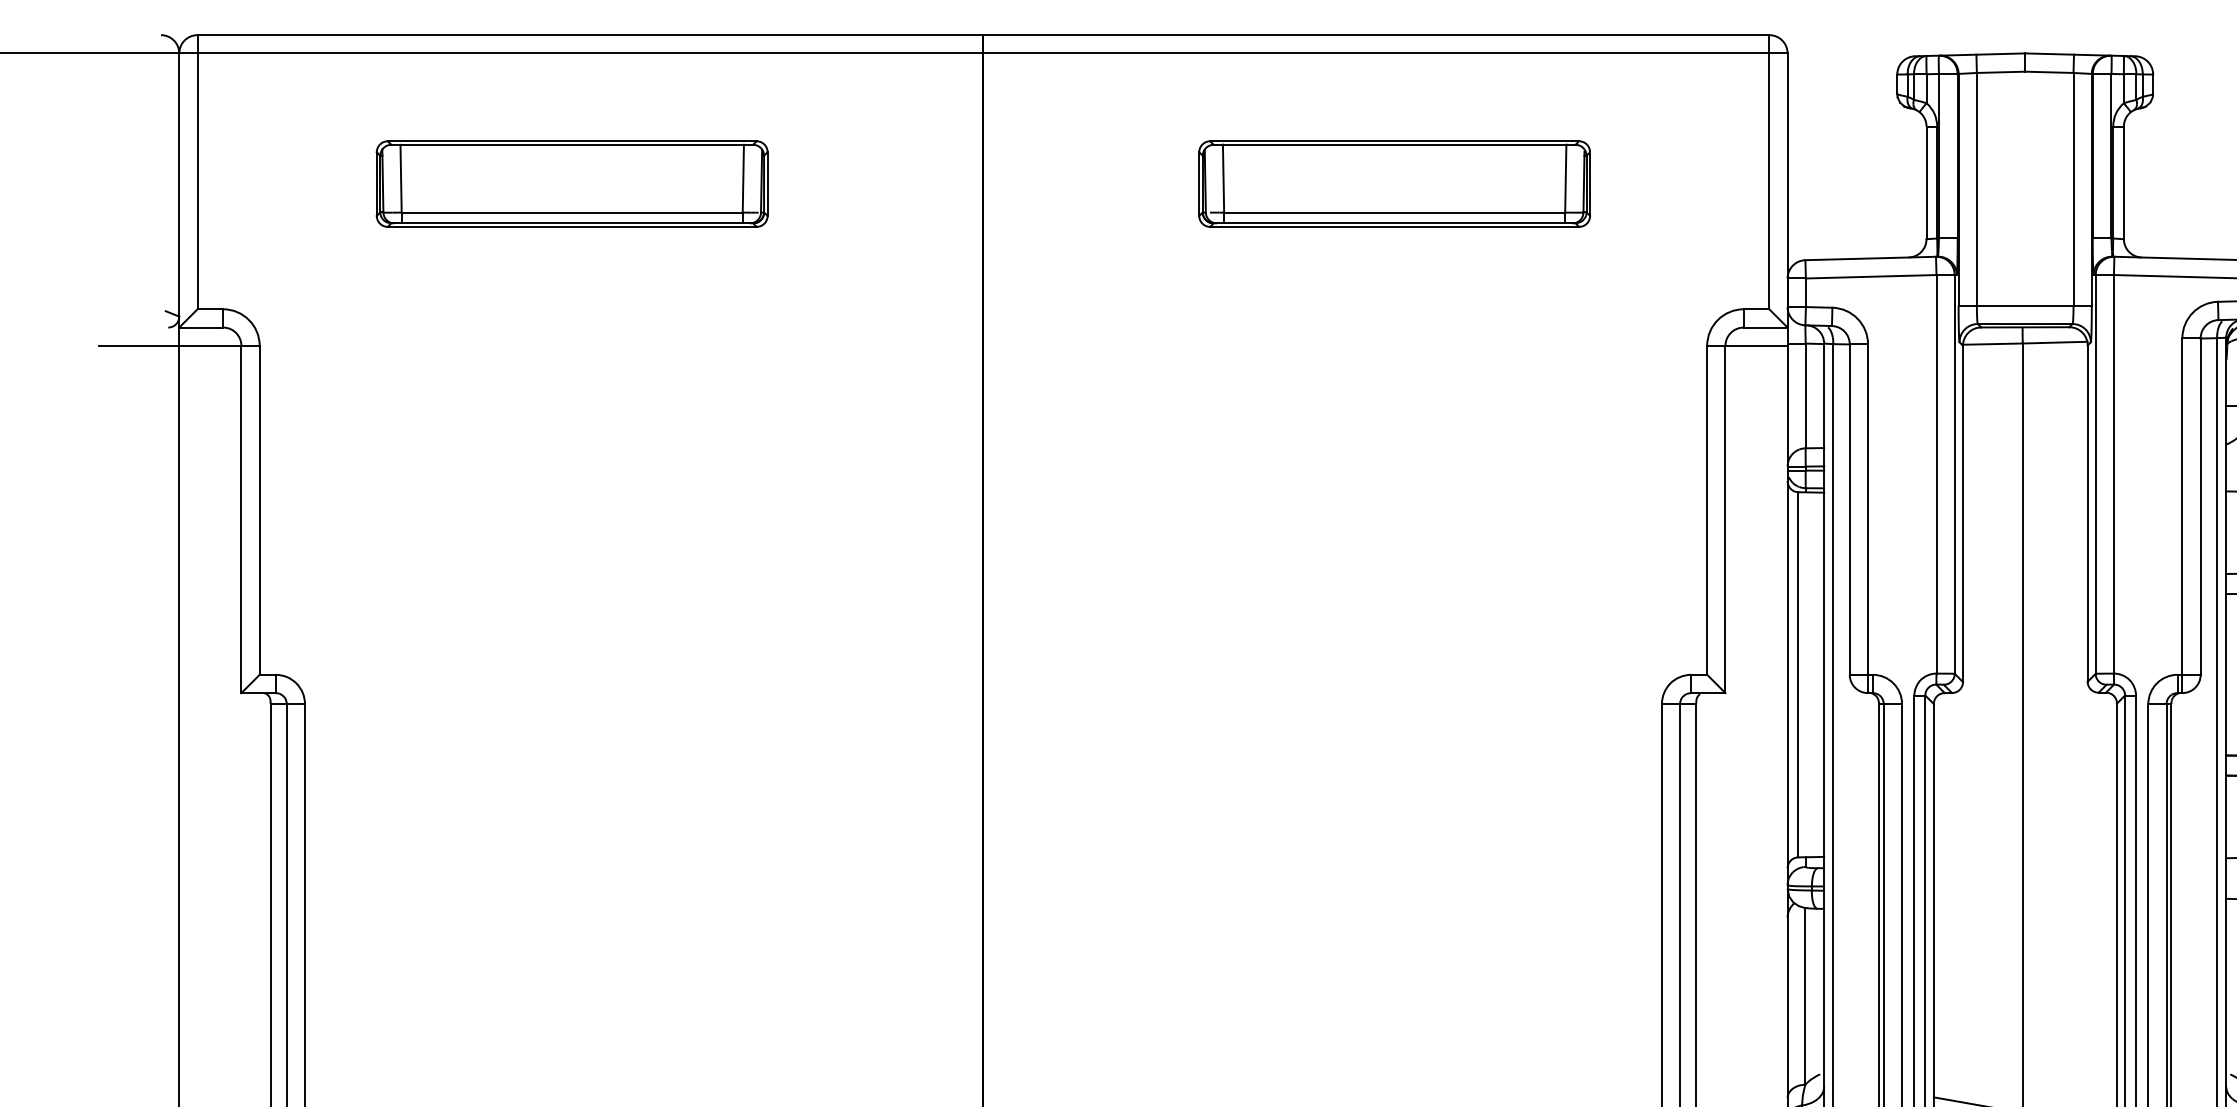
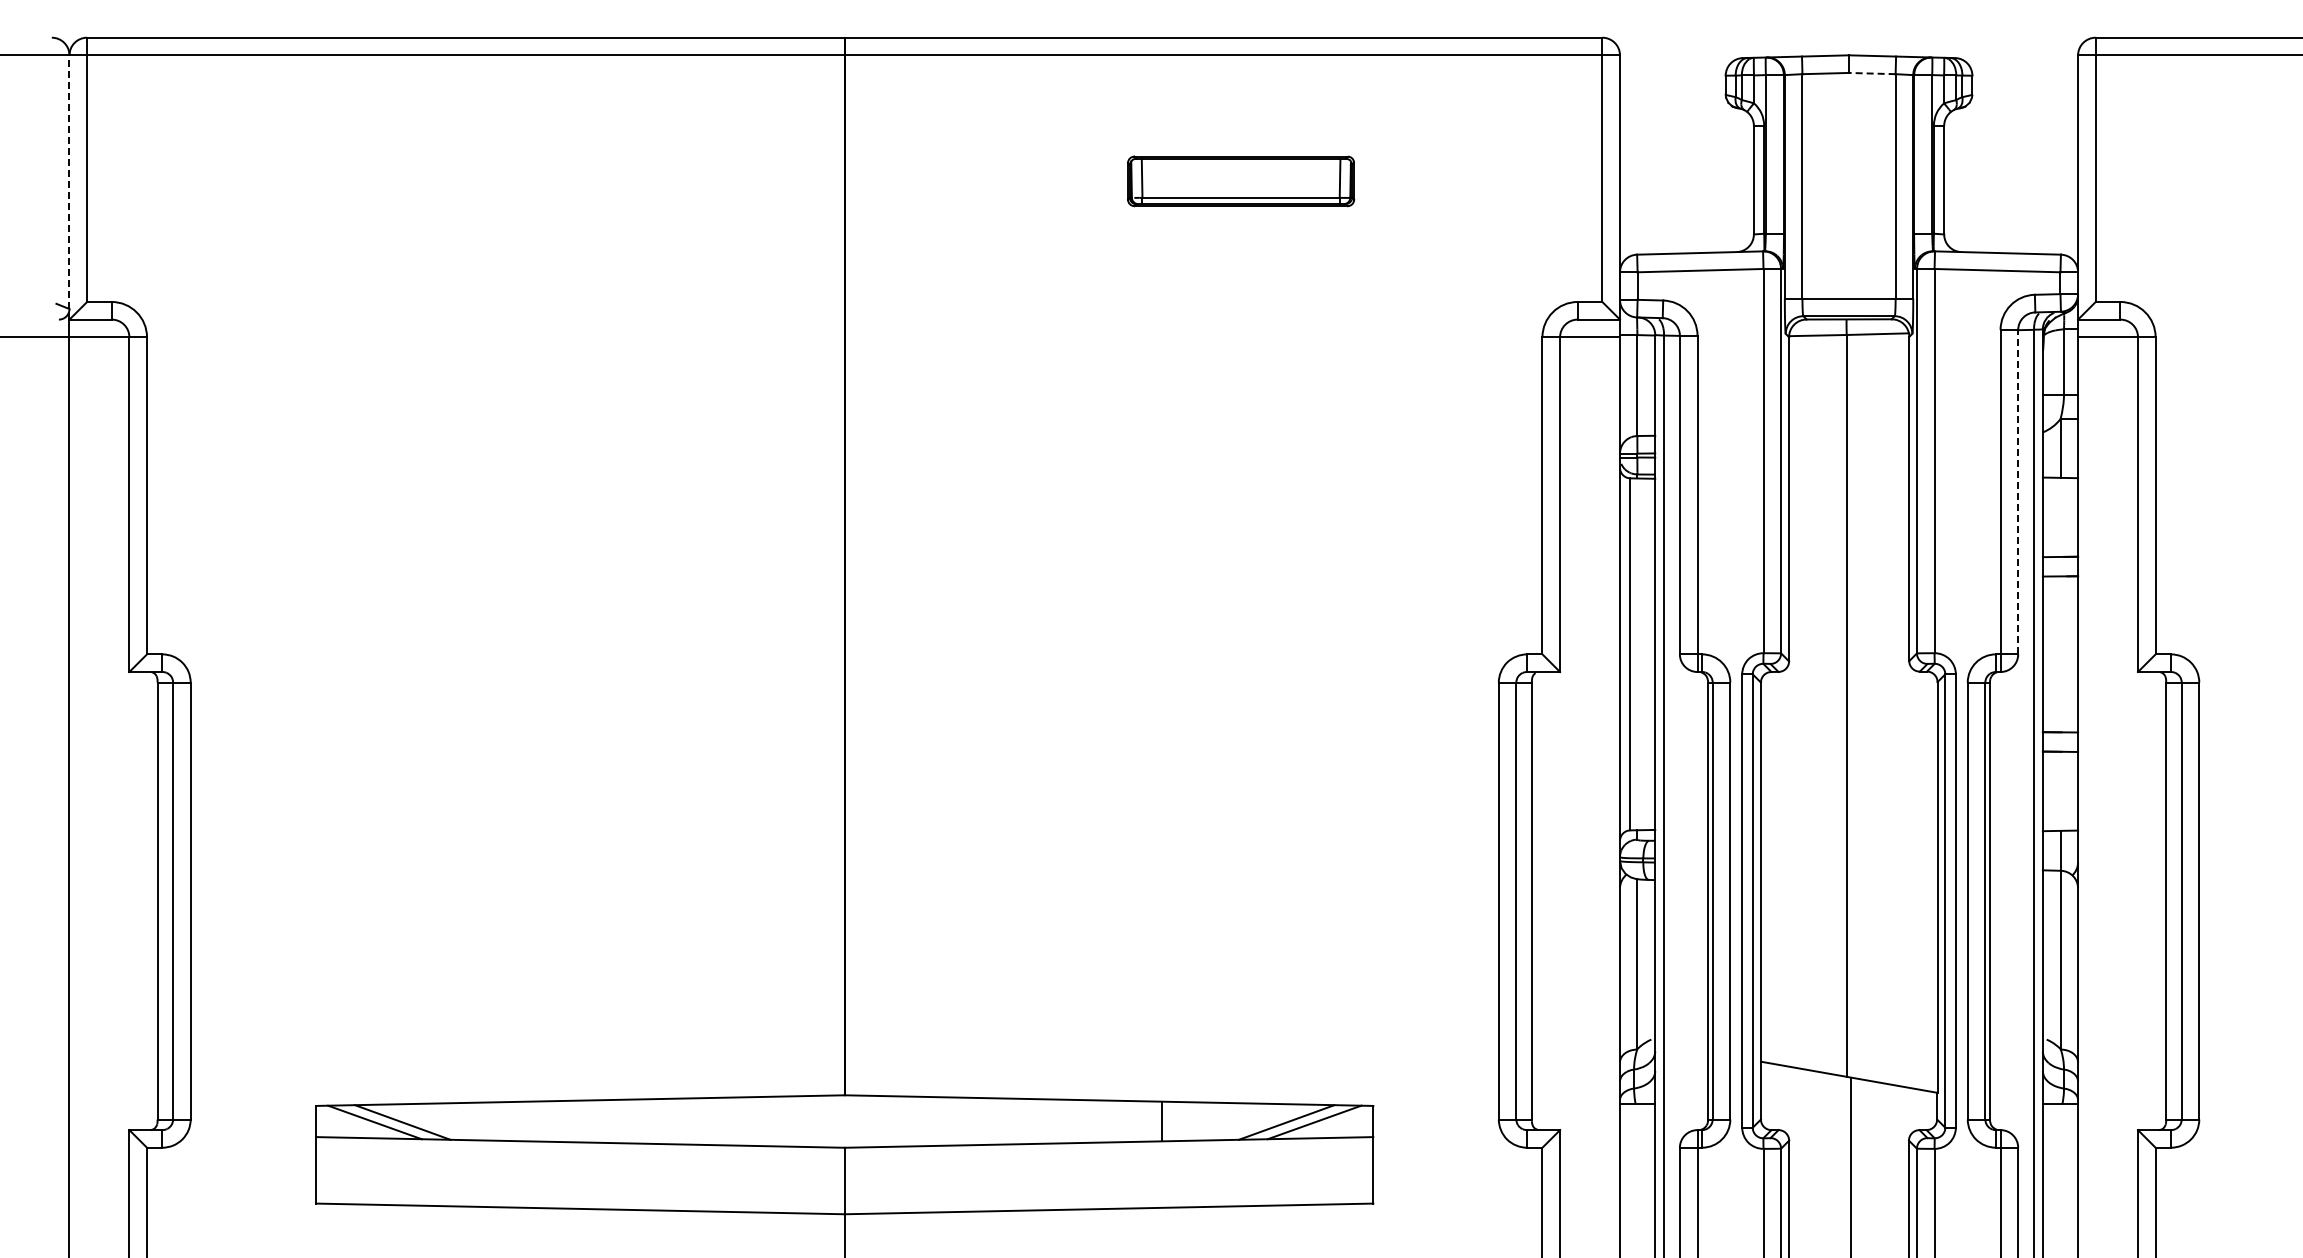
line: (2048, 72) -> (1871, 73), solid -> dashed
part: (571, 184) -> (447, 181), removed
part: (1393, 184) -> (1240, 181), size x0.6
line: (179, 189) -> (69, 186), solid -> dashed
line: (2200, 505) -> (2018, 491), solid -> dashed

